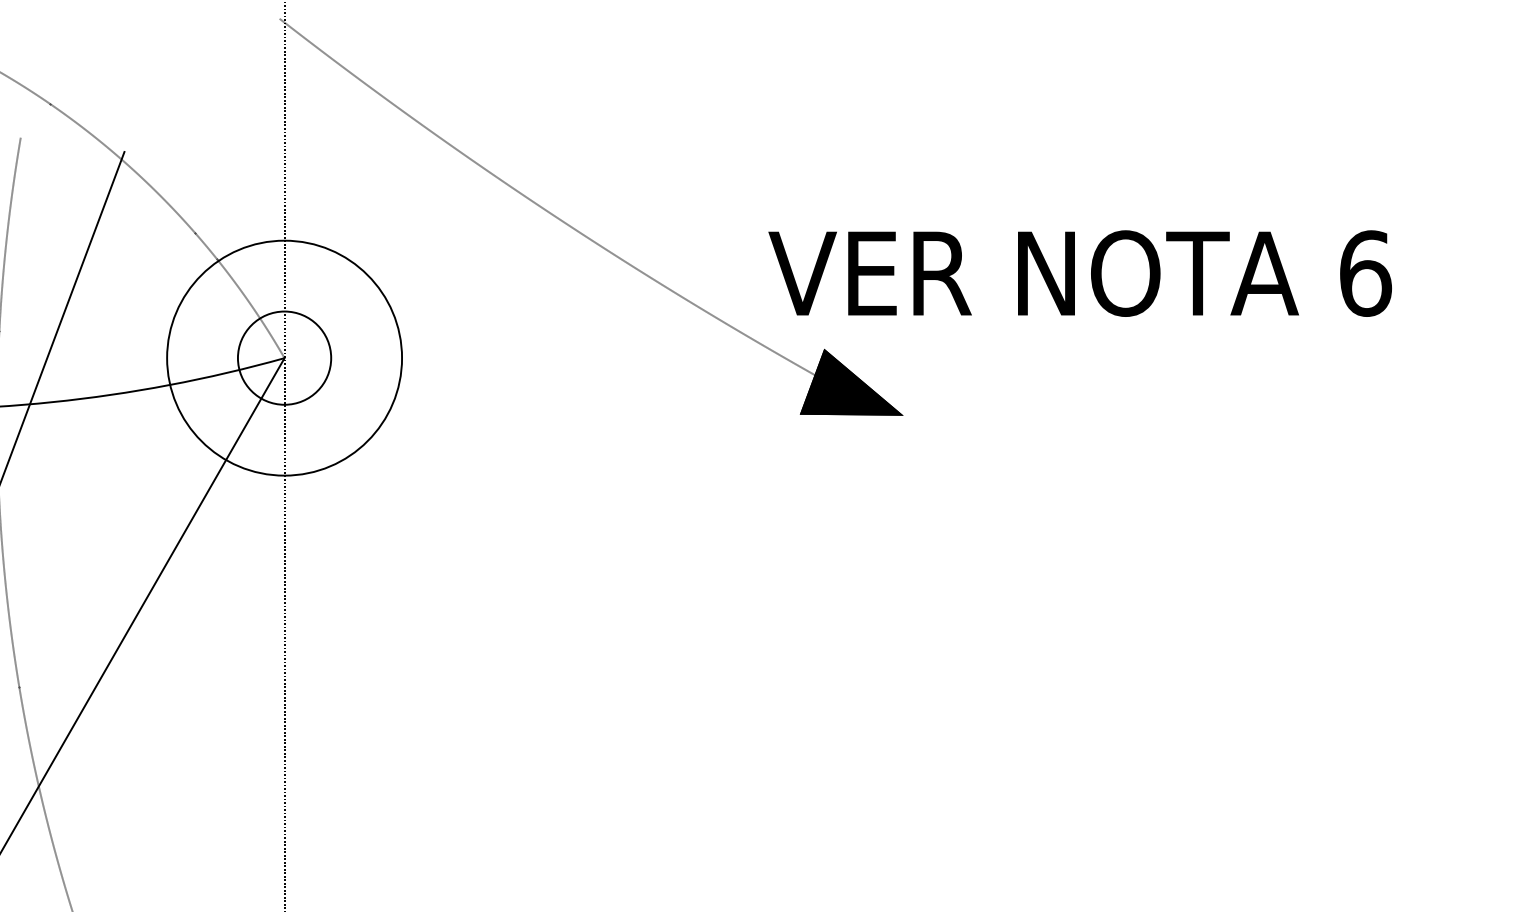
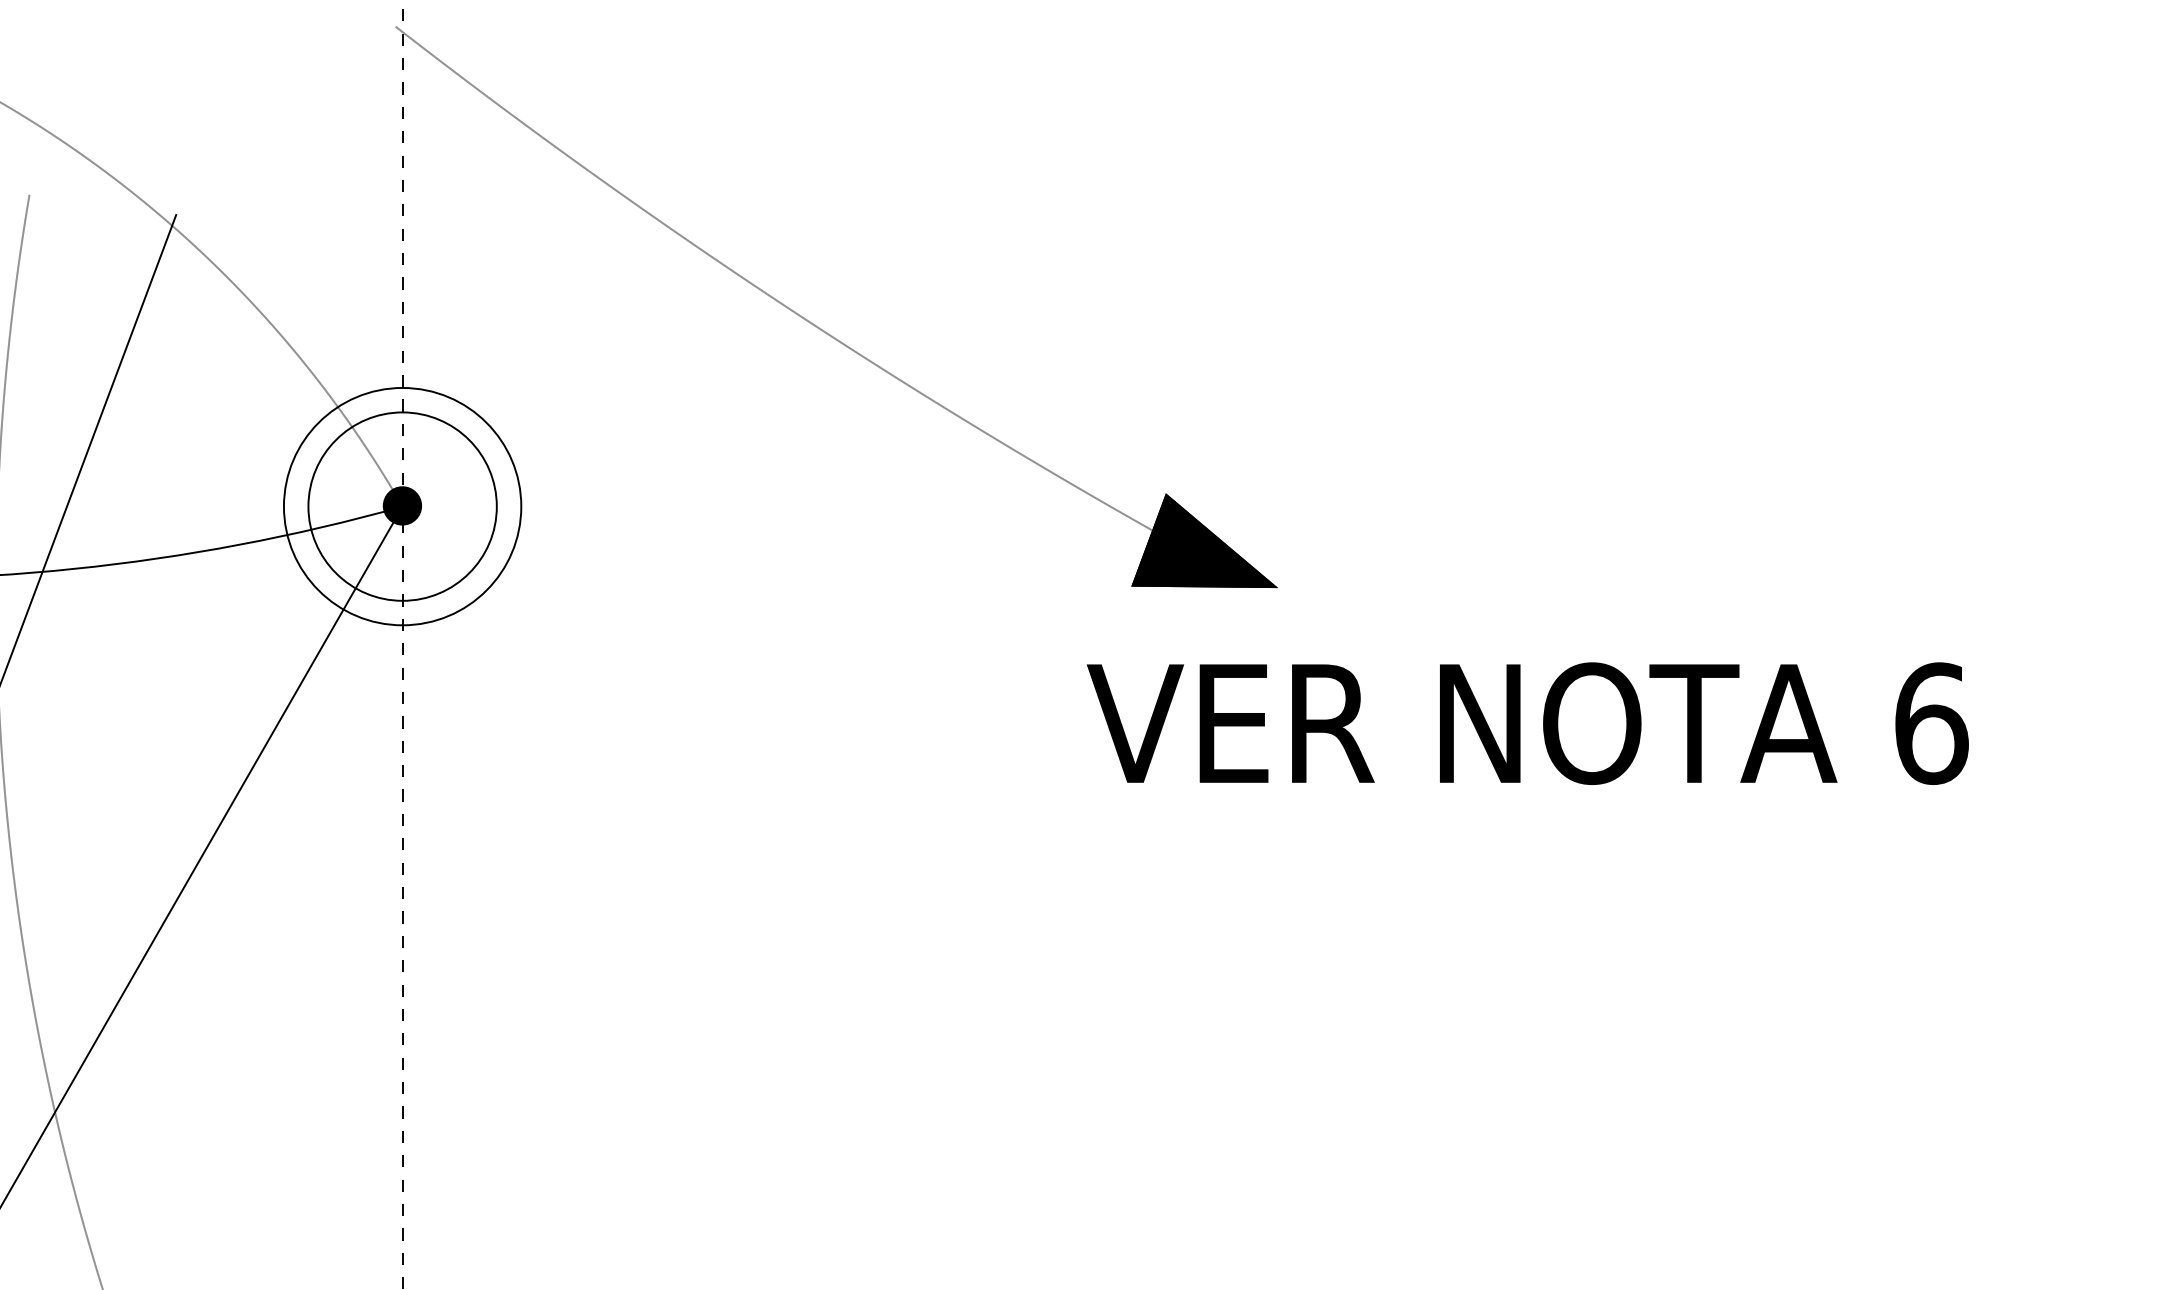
text: (1079, 273) -> (1526, 723), moved
circle: (284, 357) -> (402, 505), size x1.43
fill: (284, 357) -> (402, 505), added
circle: (284, 358) -> (402, 507), size x0.71

